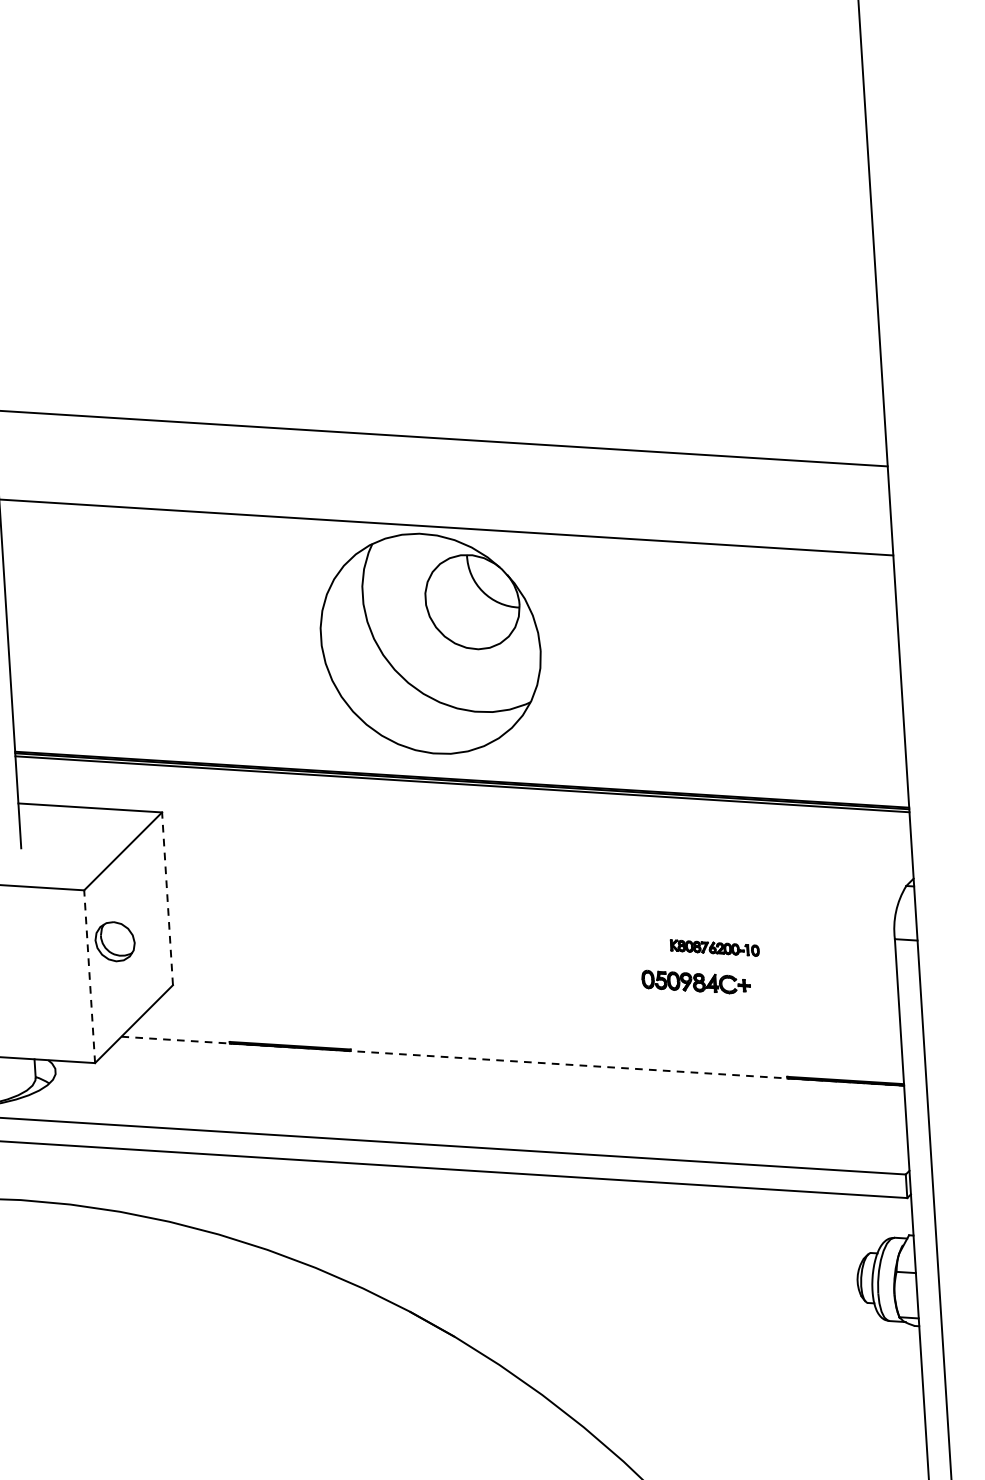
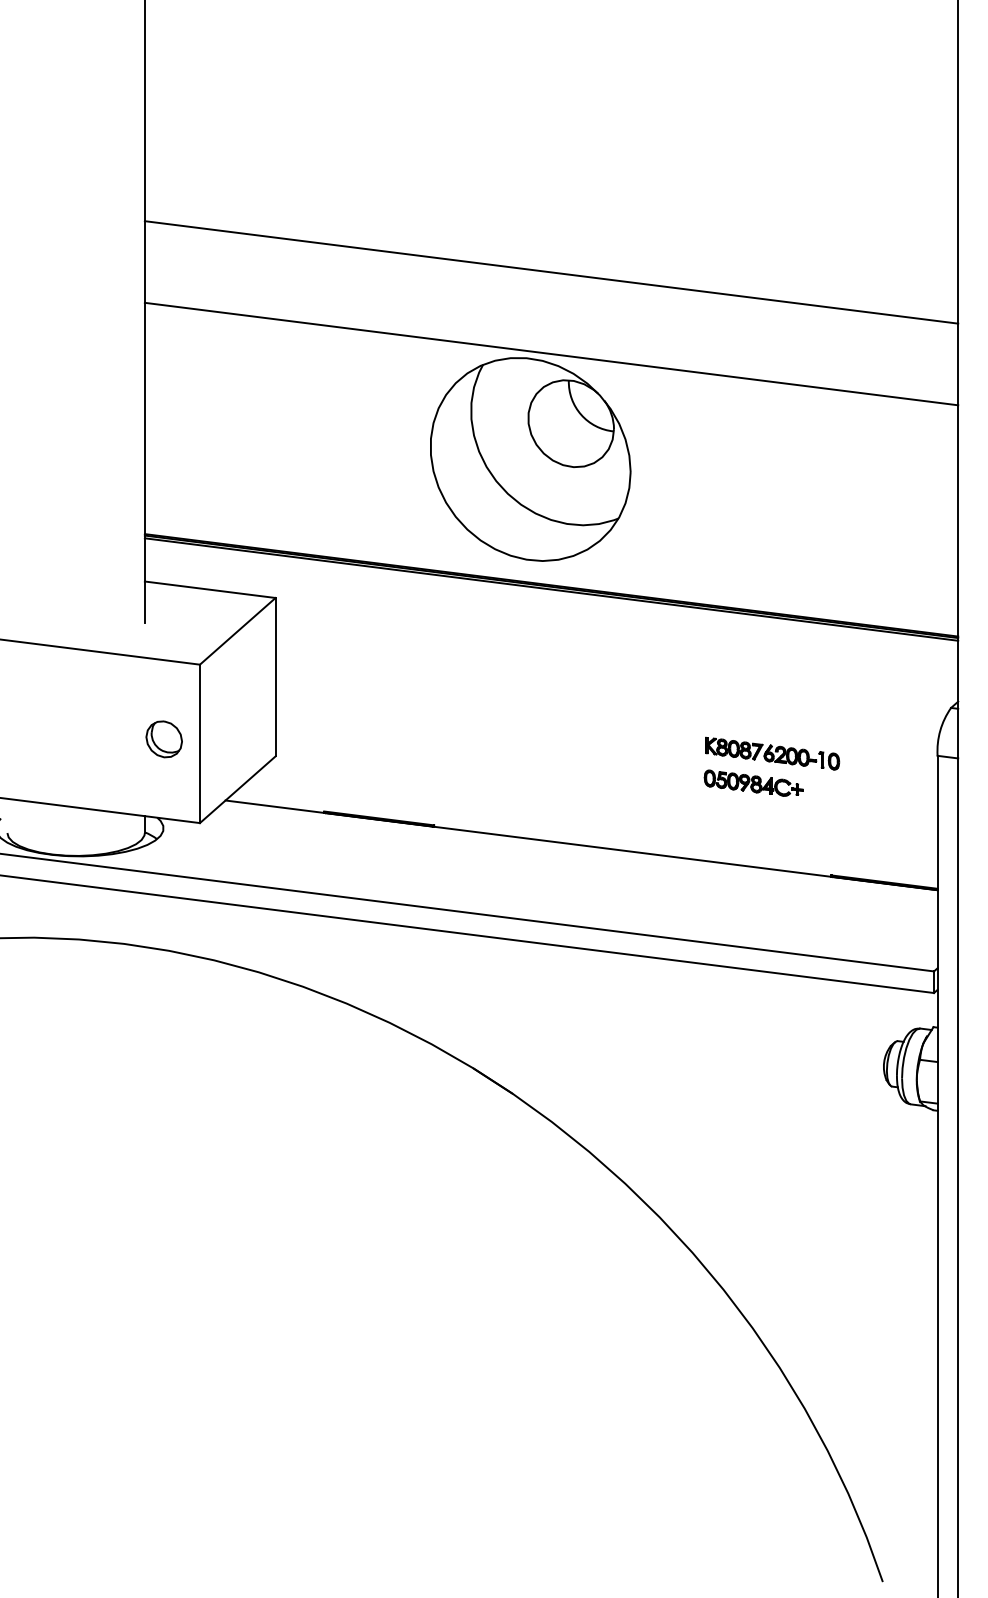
line: (167, 898) -> (275, 676), dashed -> solid
part: (114, 941) -> (163, 739), moved
part: (714, 947) -> (772, 753), size x1.67
line: (89, 976) -> (199, 743), dashed -> solid
line: (512, 1061) -> (581, 845), dashed -> solid

